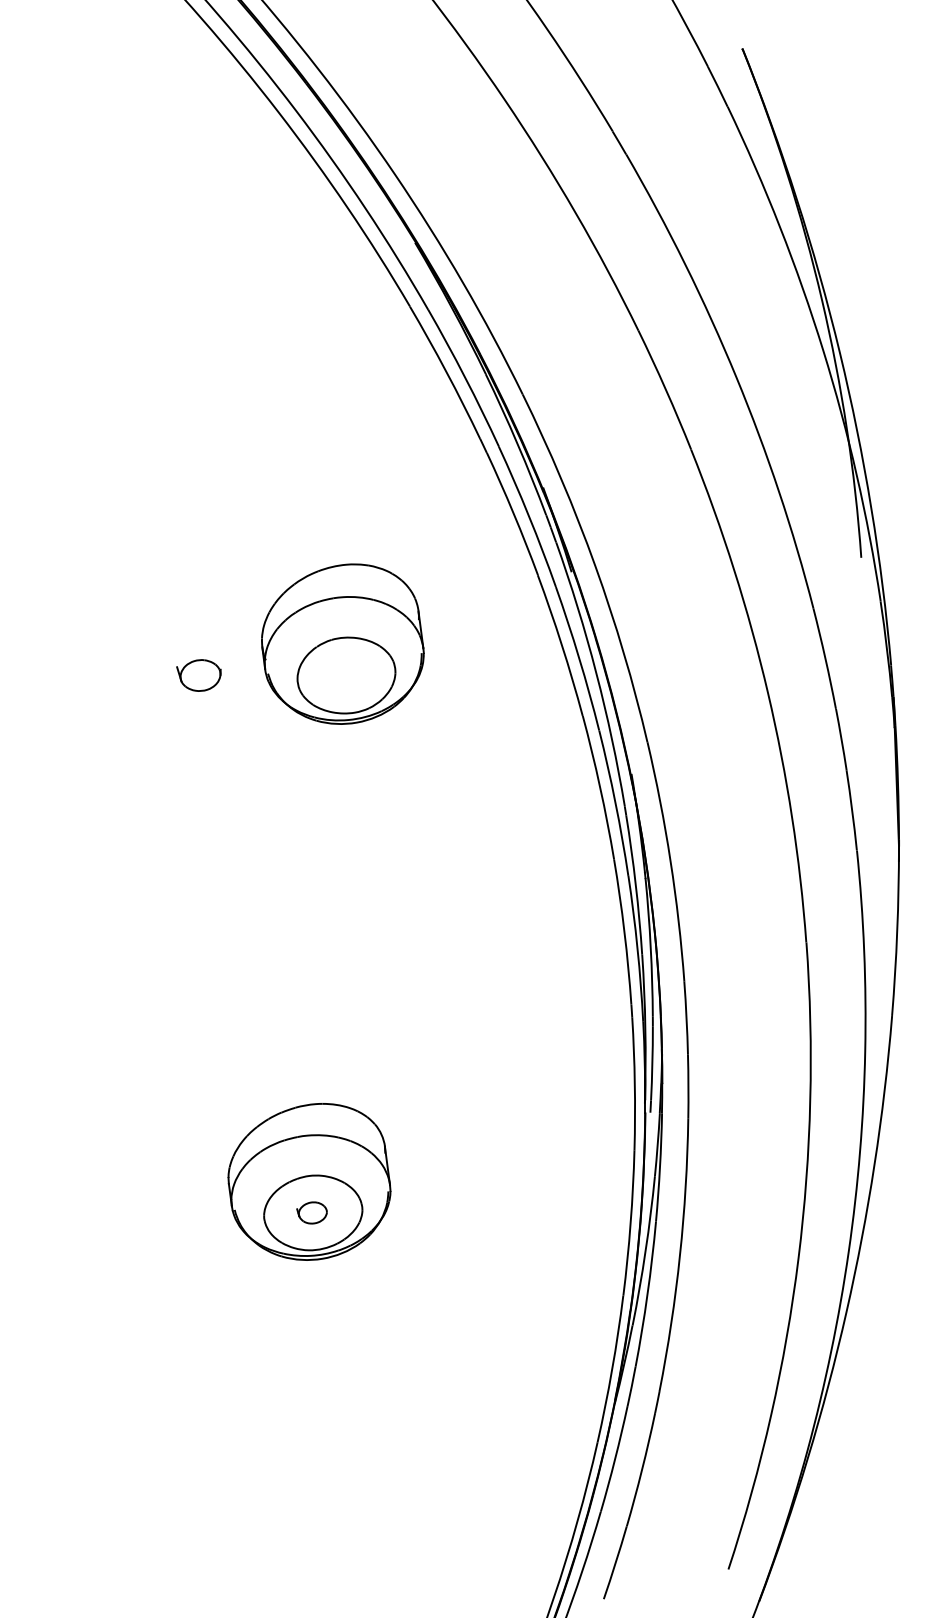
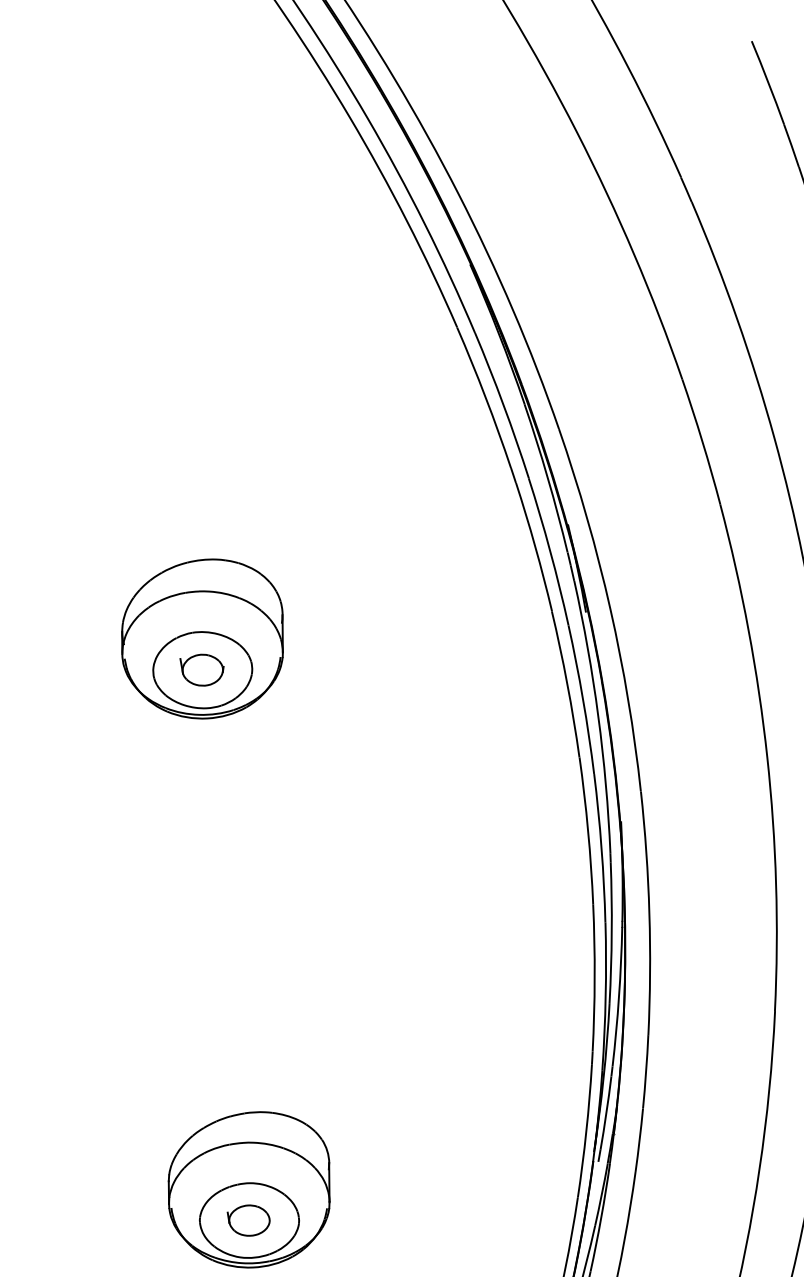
part: (342, 643) -> (202, 637), moved
part: (311, 1212) -> (247, 1219), size x1.43

